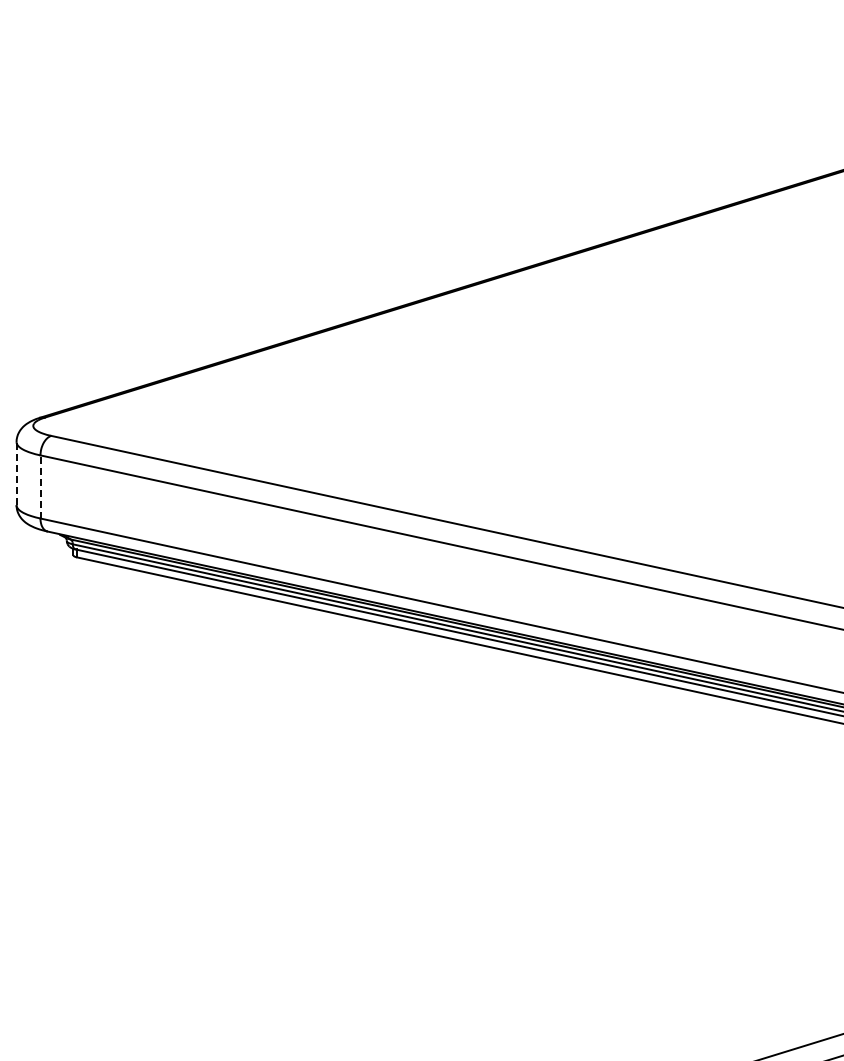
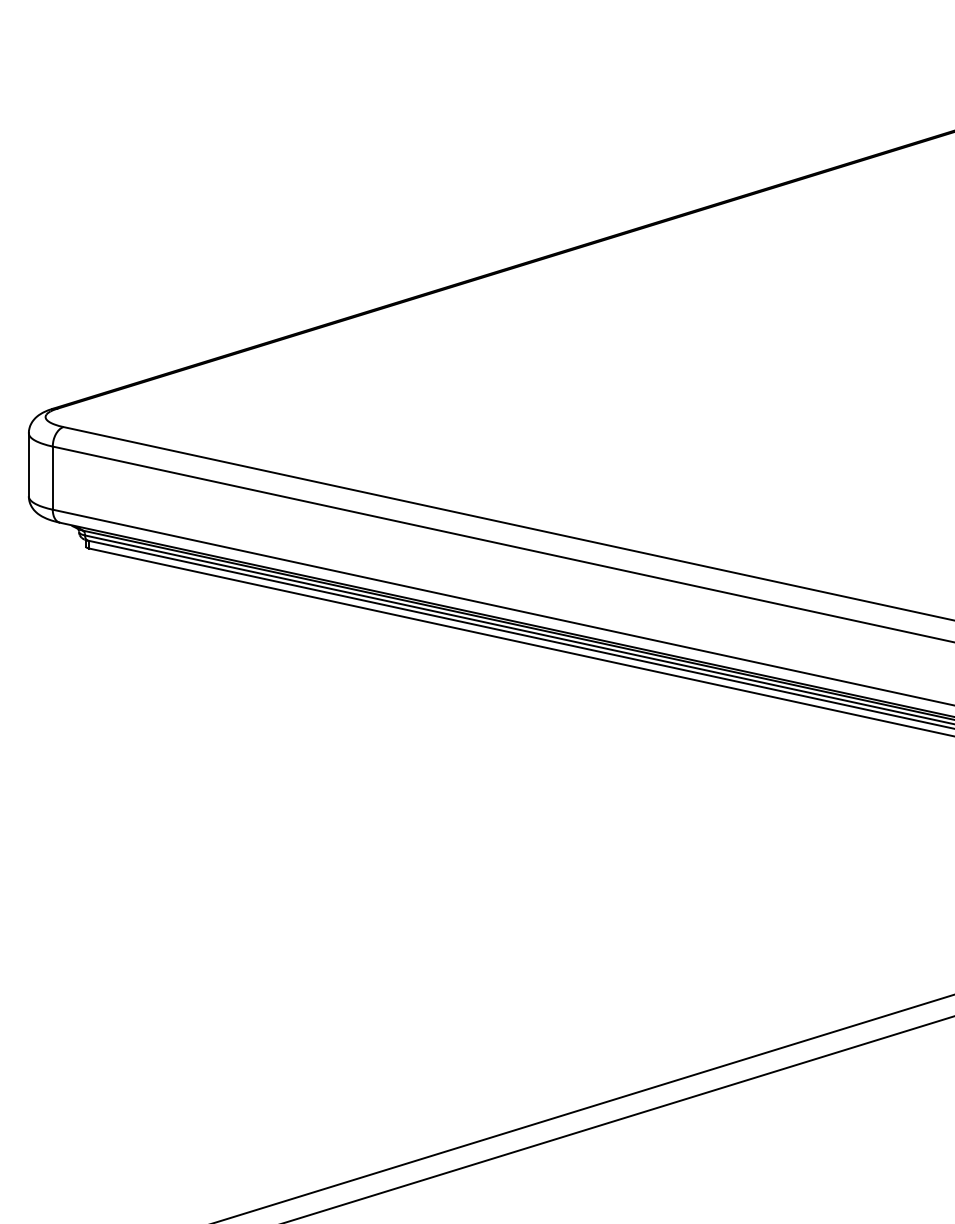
line: (16, 473) -> (28, 464), dashed -> solid
line: (40, 487) -> (52, 478), dashed -> solid

